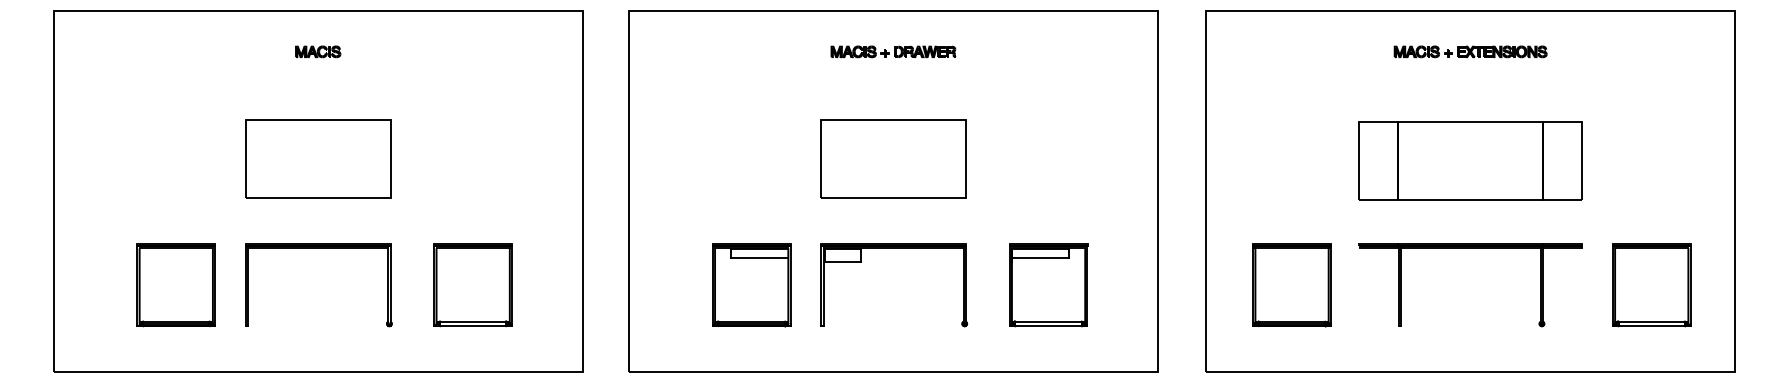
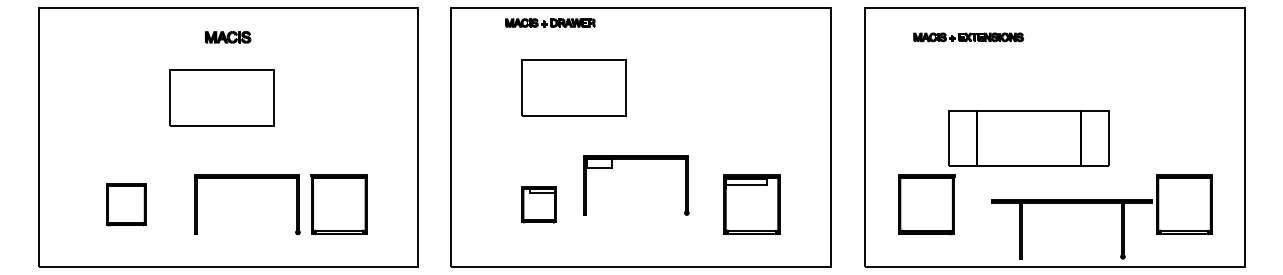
part: (318, 51) -> (228, 37), size x1.4
part: (893, 51) -> (550, 22), moved
part: (1470, 51) -> (968, 37), moved
part: (318, 158) -> (221, 98), moved
part: (893, 158) -> (574, 88), moved
part: (1470, 160) -> (1028, 138), moved
part: (318, 248) -> (247, 178), moved
part: (894, 248) -> (636, 159), moved
part: (1470, 248) -> (1071, 202), moved
part: (175, 285) -> (125, 204), size x0.7
part: (751, 285) -> (538, 204), size x0.6

